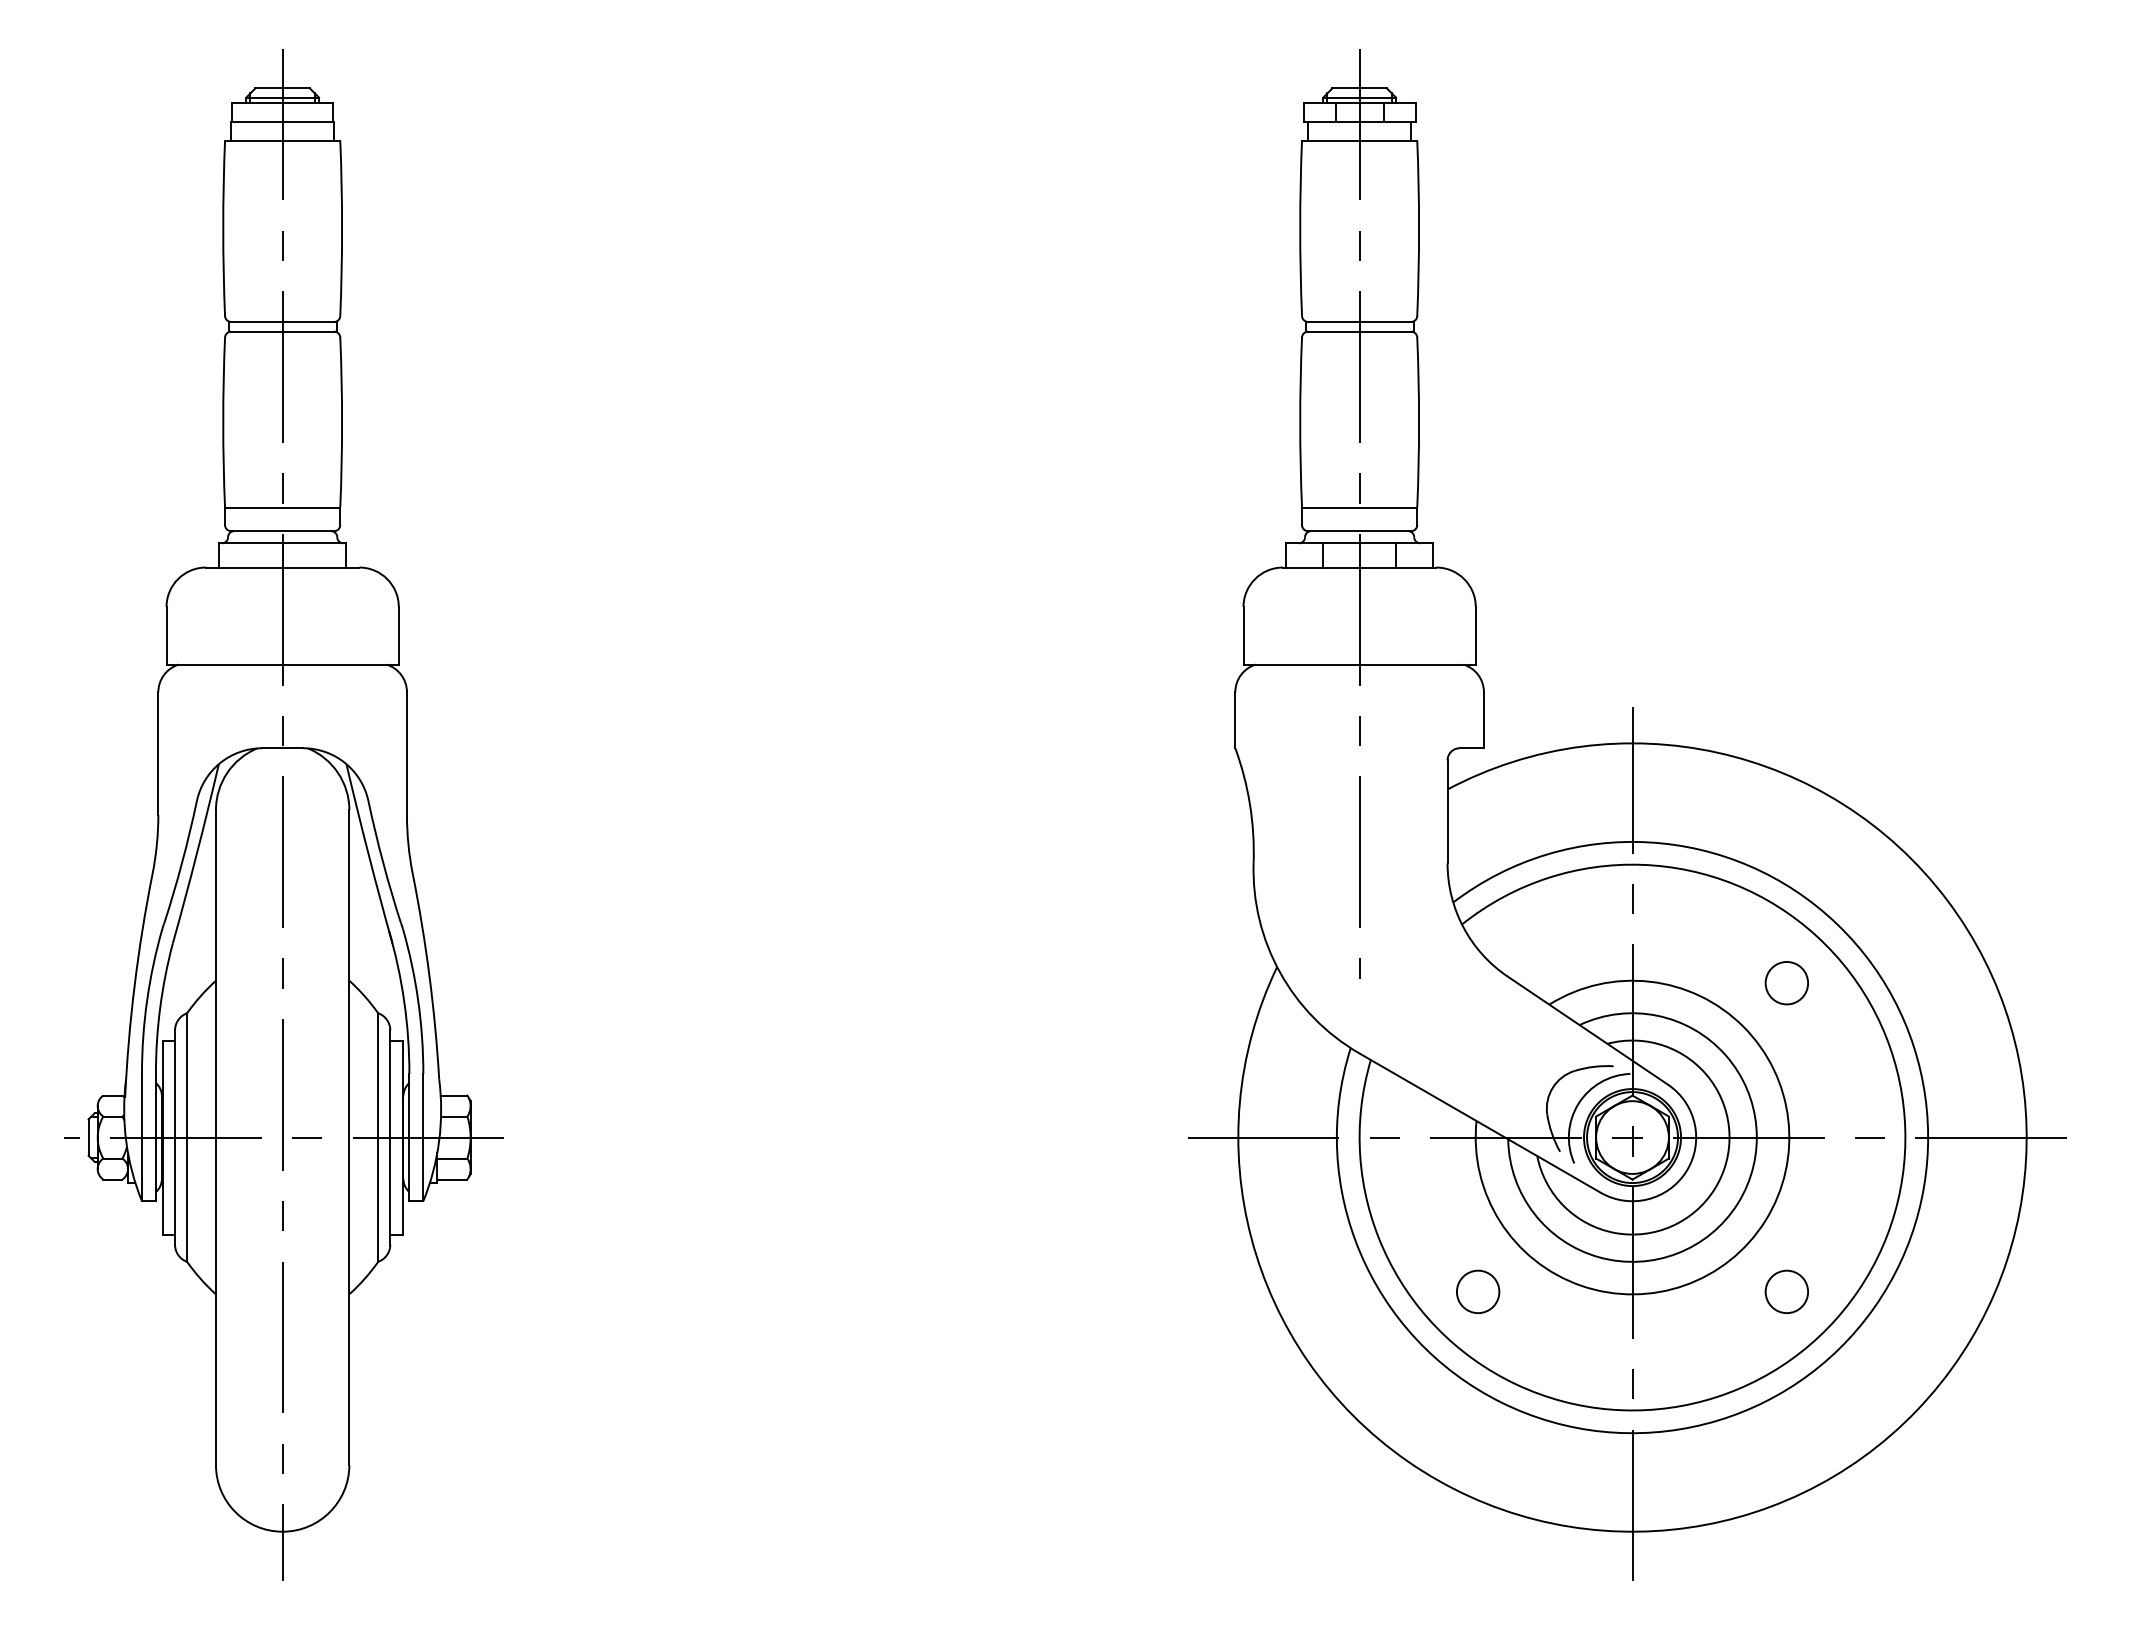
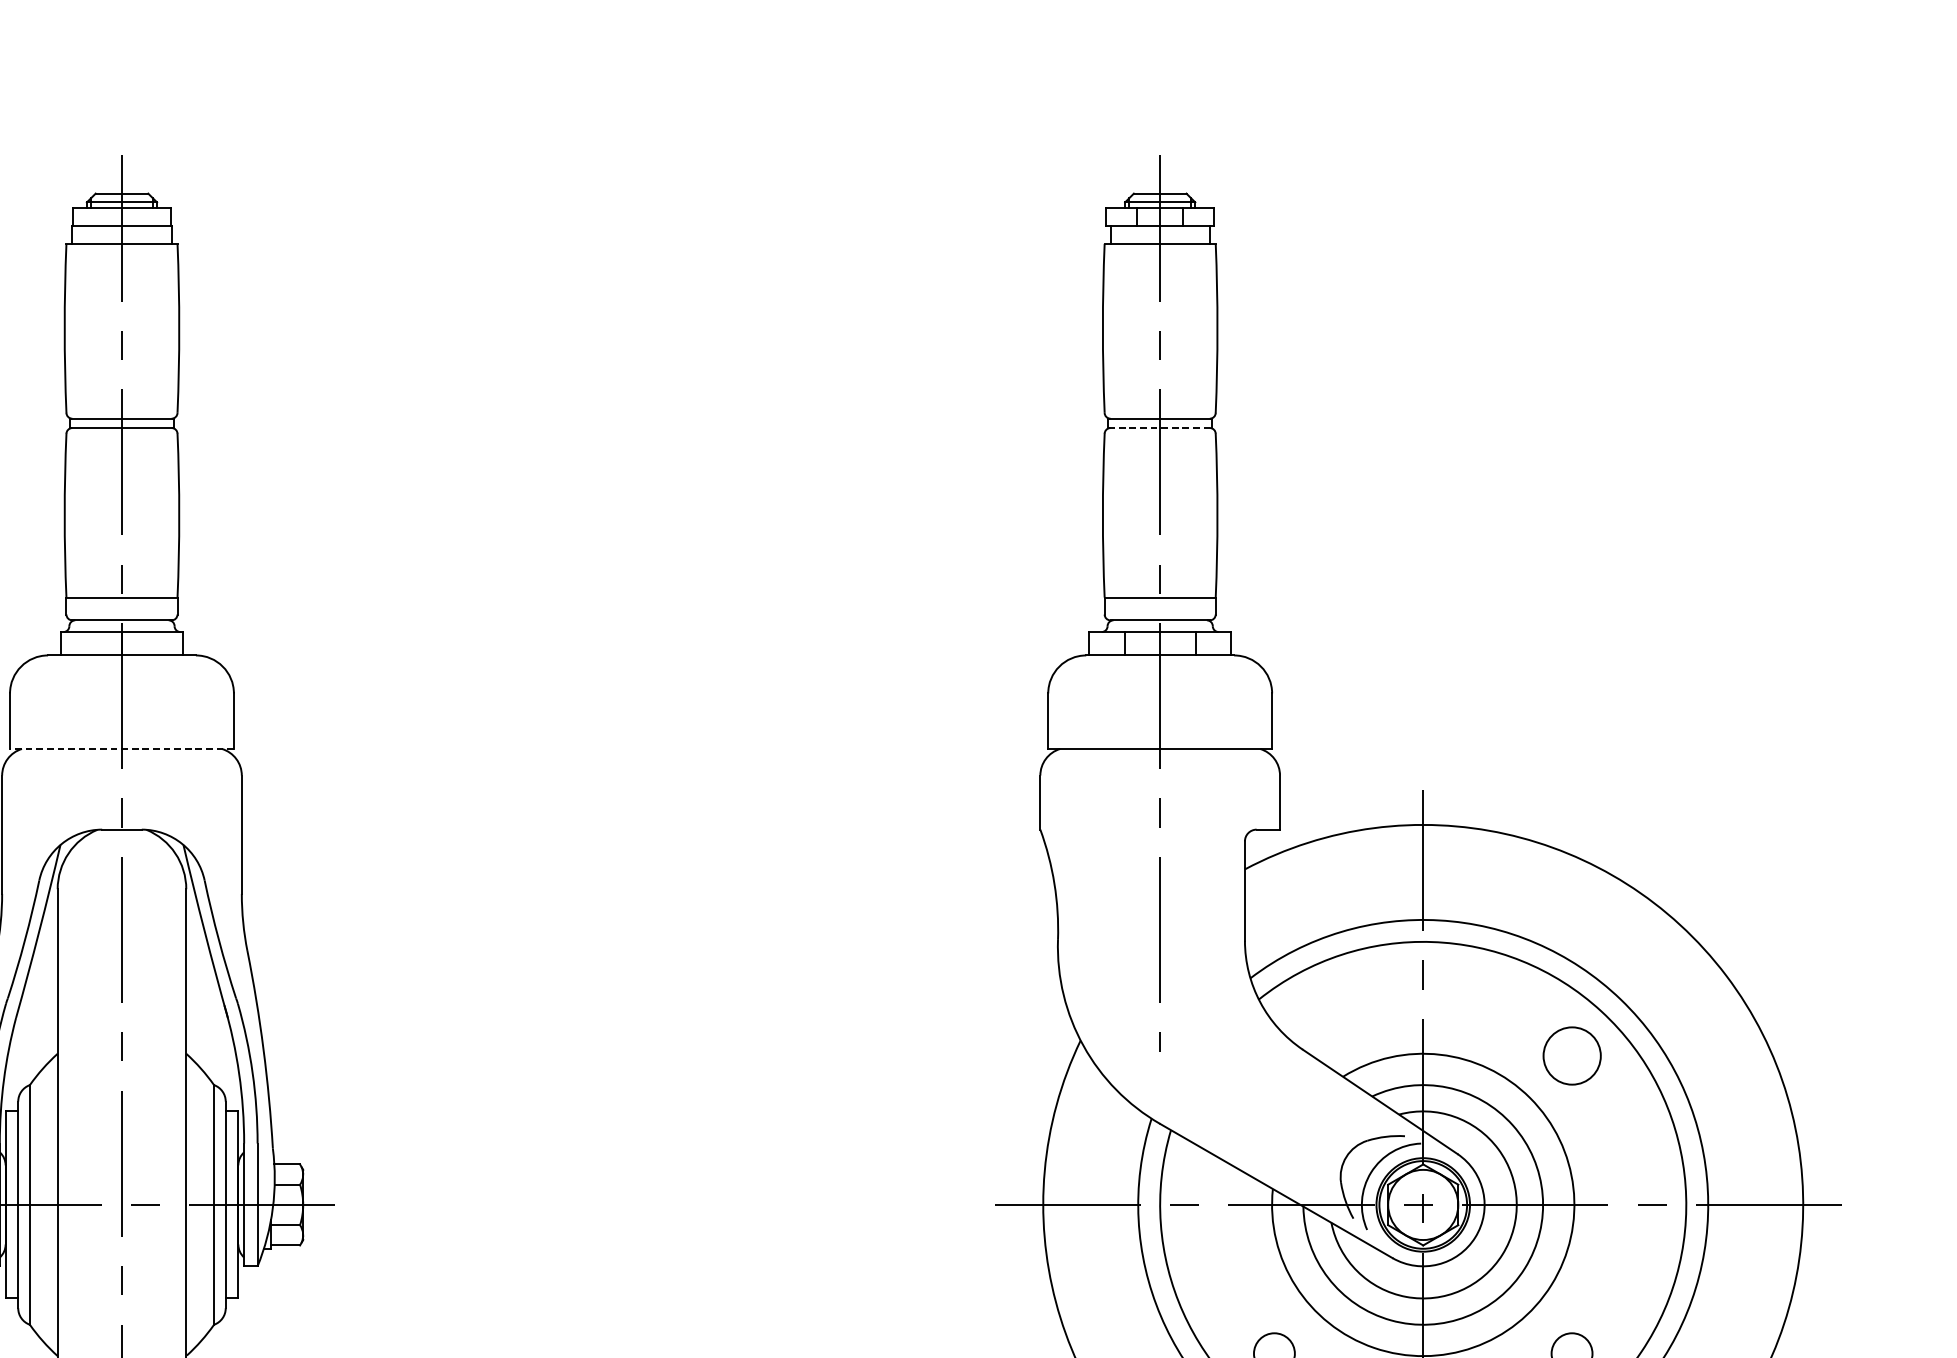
line: (1359, 331) -> (1160, 427), solid -> dashed
line: (282, 664) -> (121, 748), solid -> dashed
circle: (1786, 983) -> (1571, 1056), size x1.4

